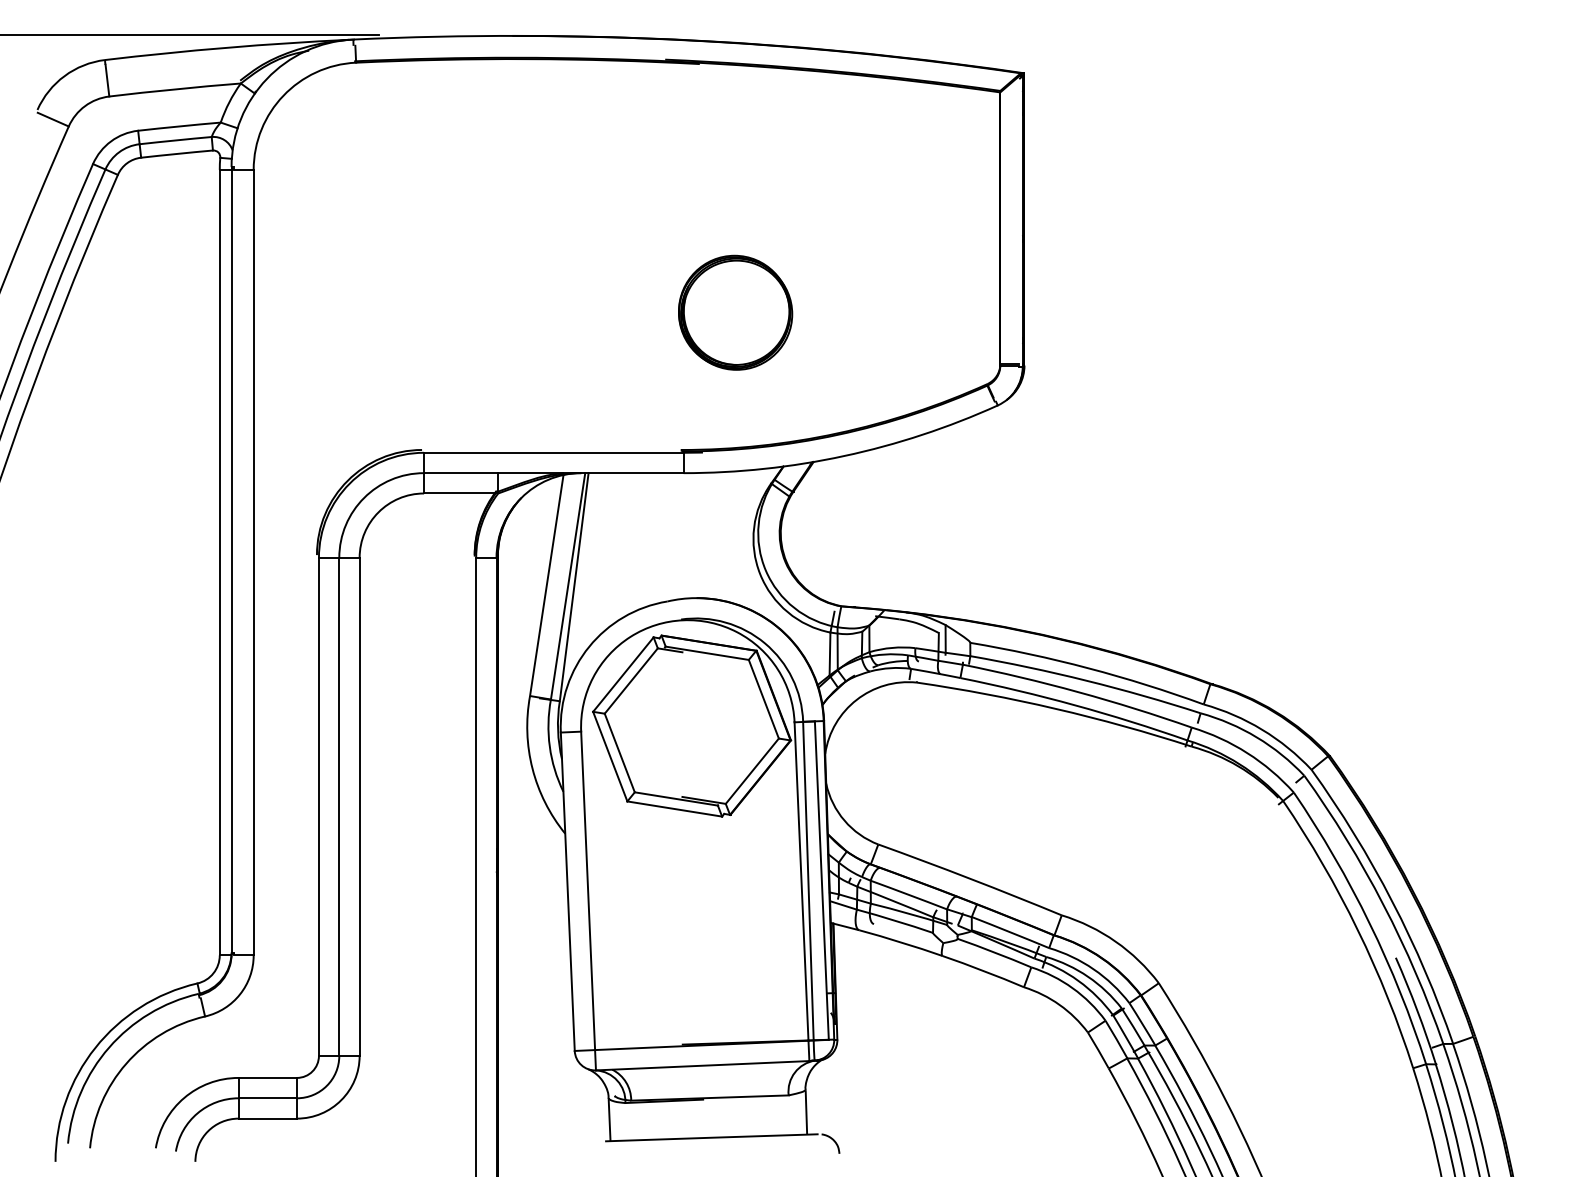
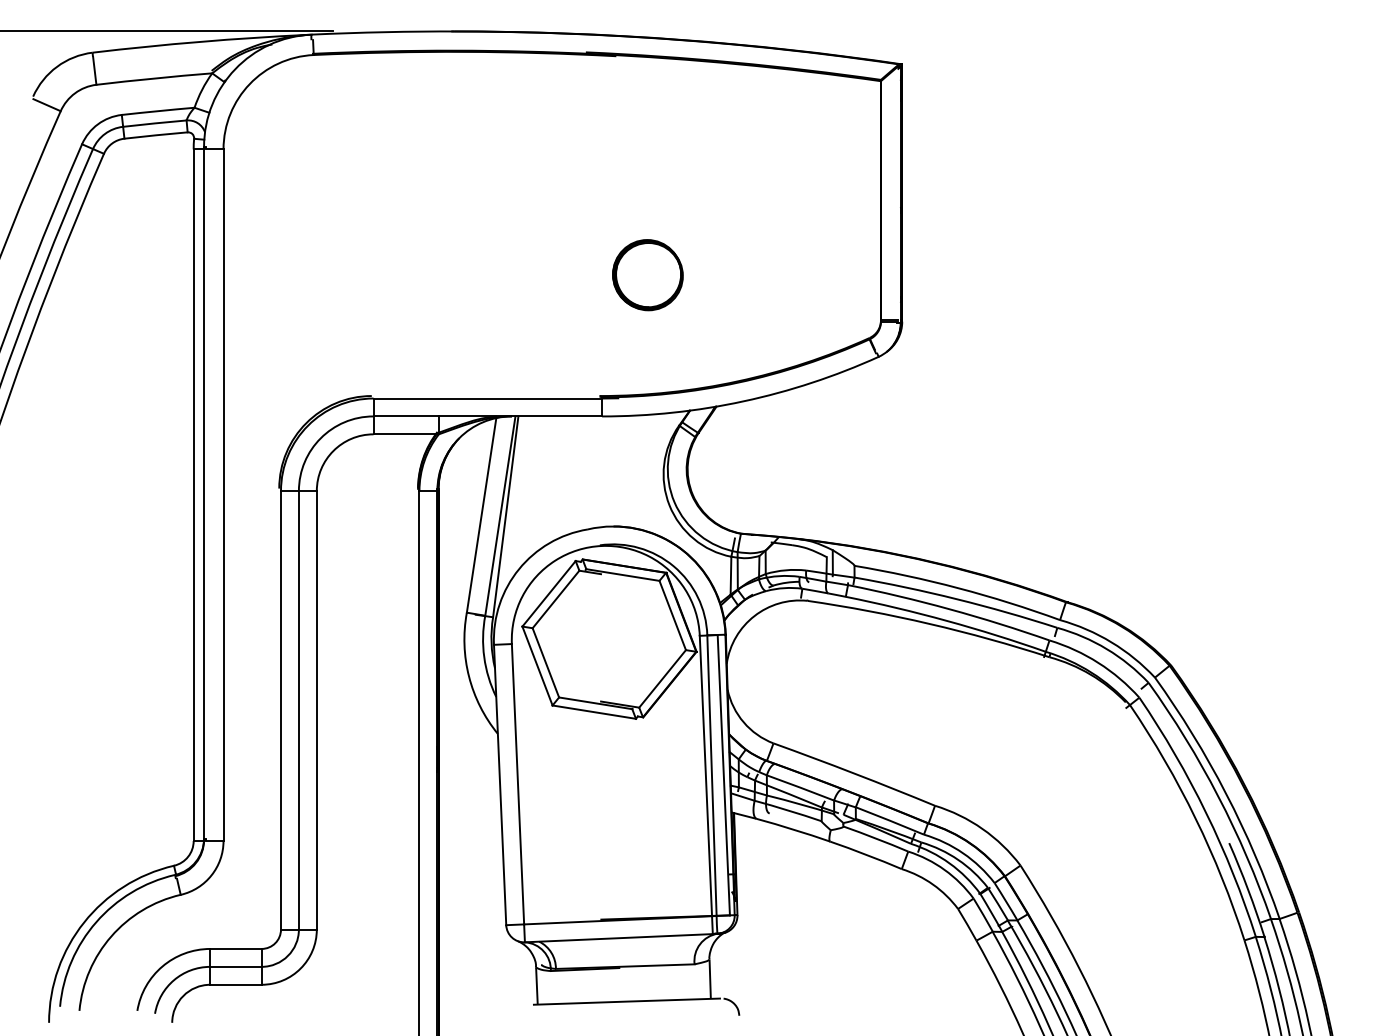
part: (735, 312) -> (647, 274), size x0.7

